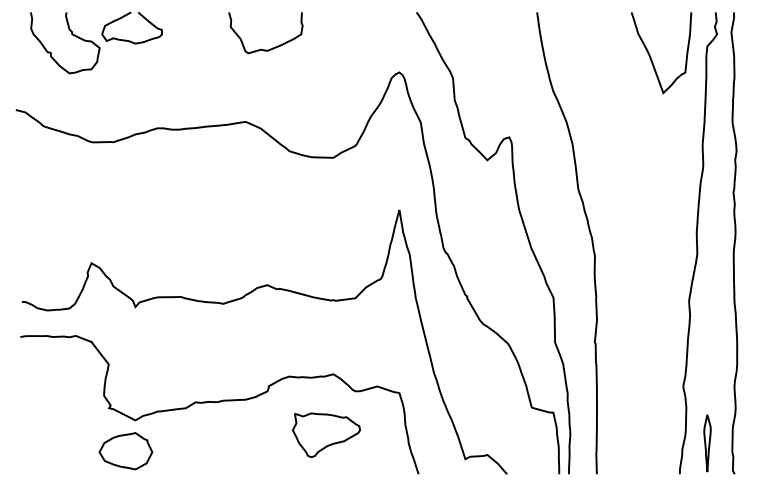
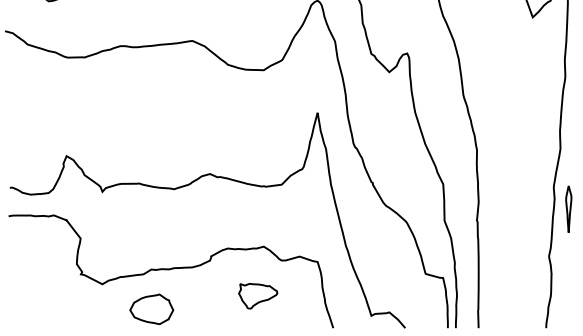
part: (326, 434) -> (258, 295), size x0.7
part: (707, 443) -> (568, 209), moved
part: (125, 451) -> (151, 309), moved

